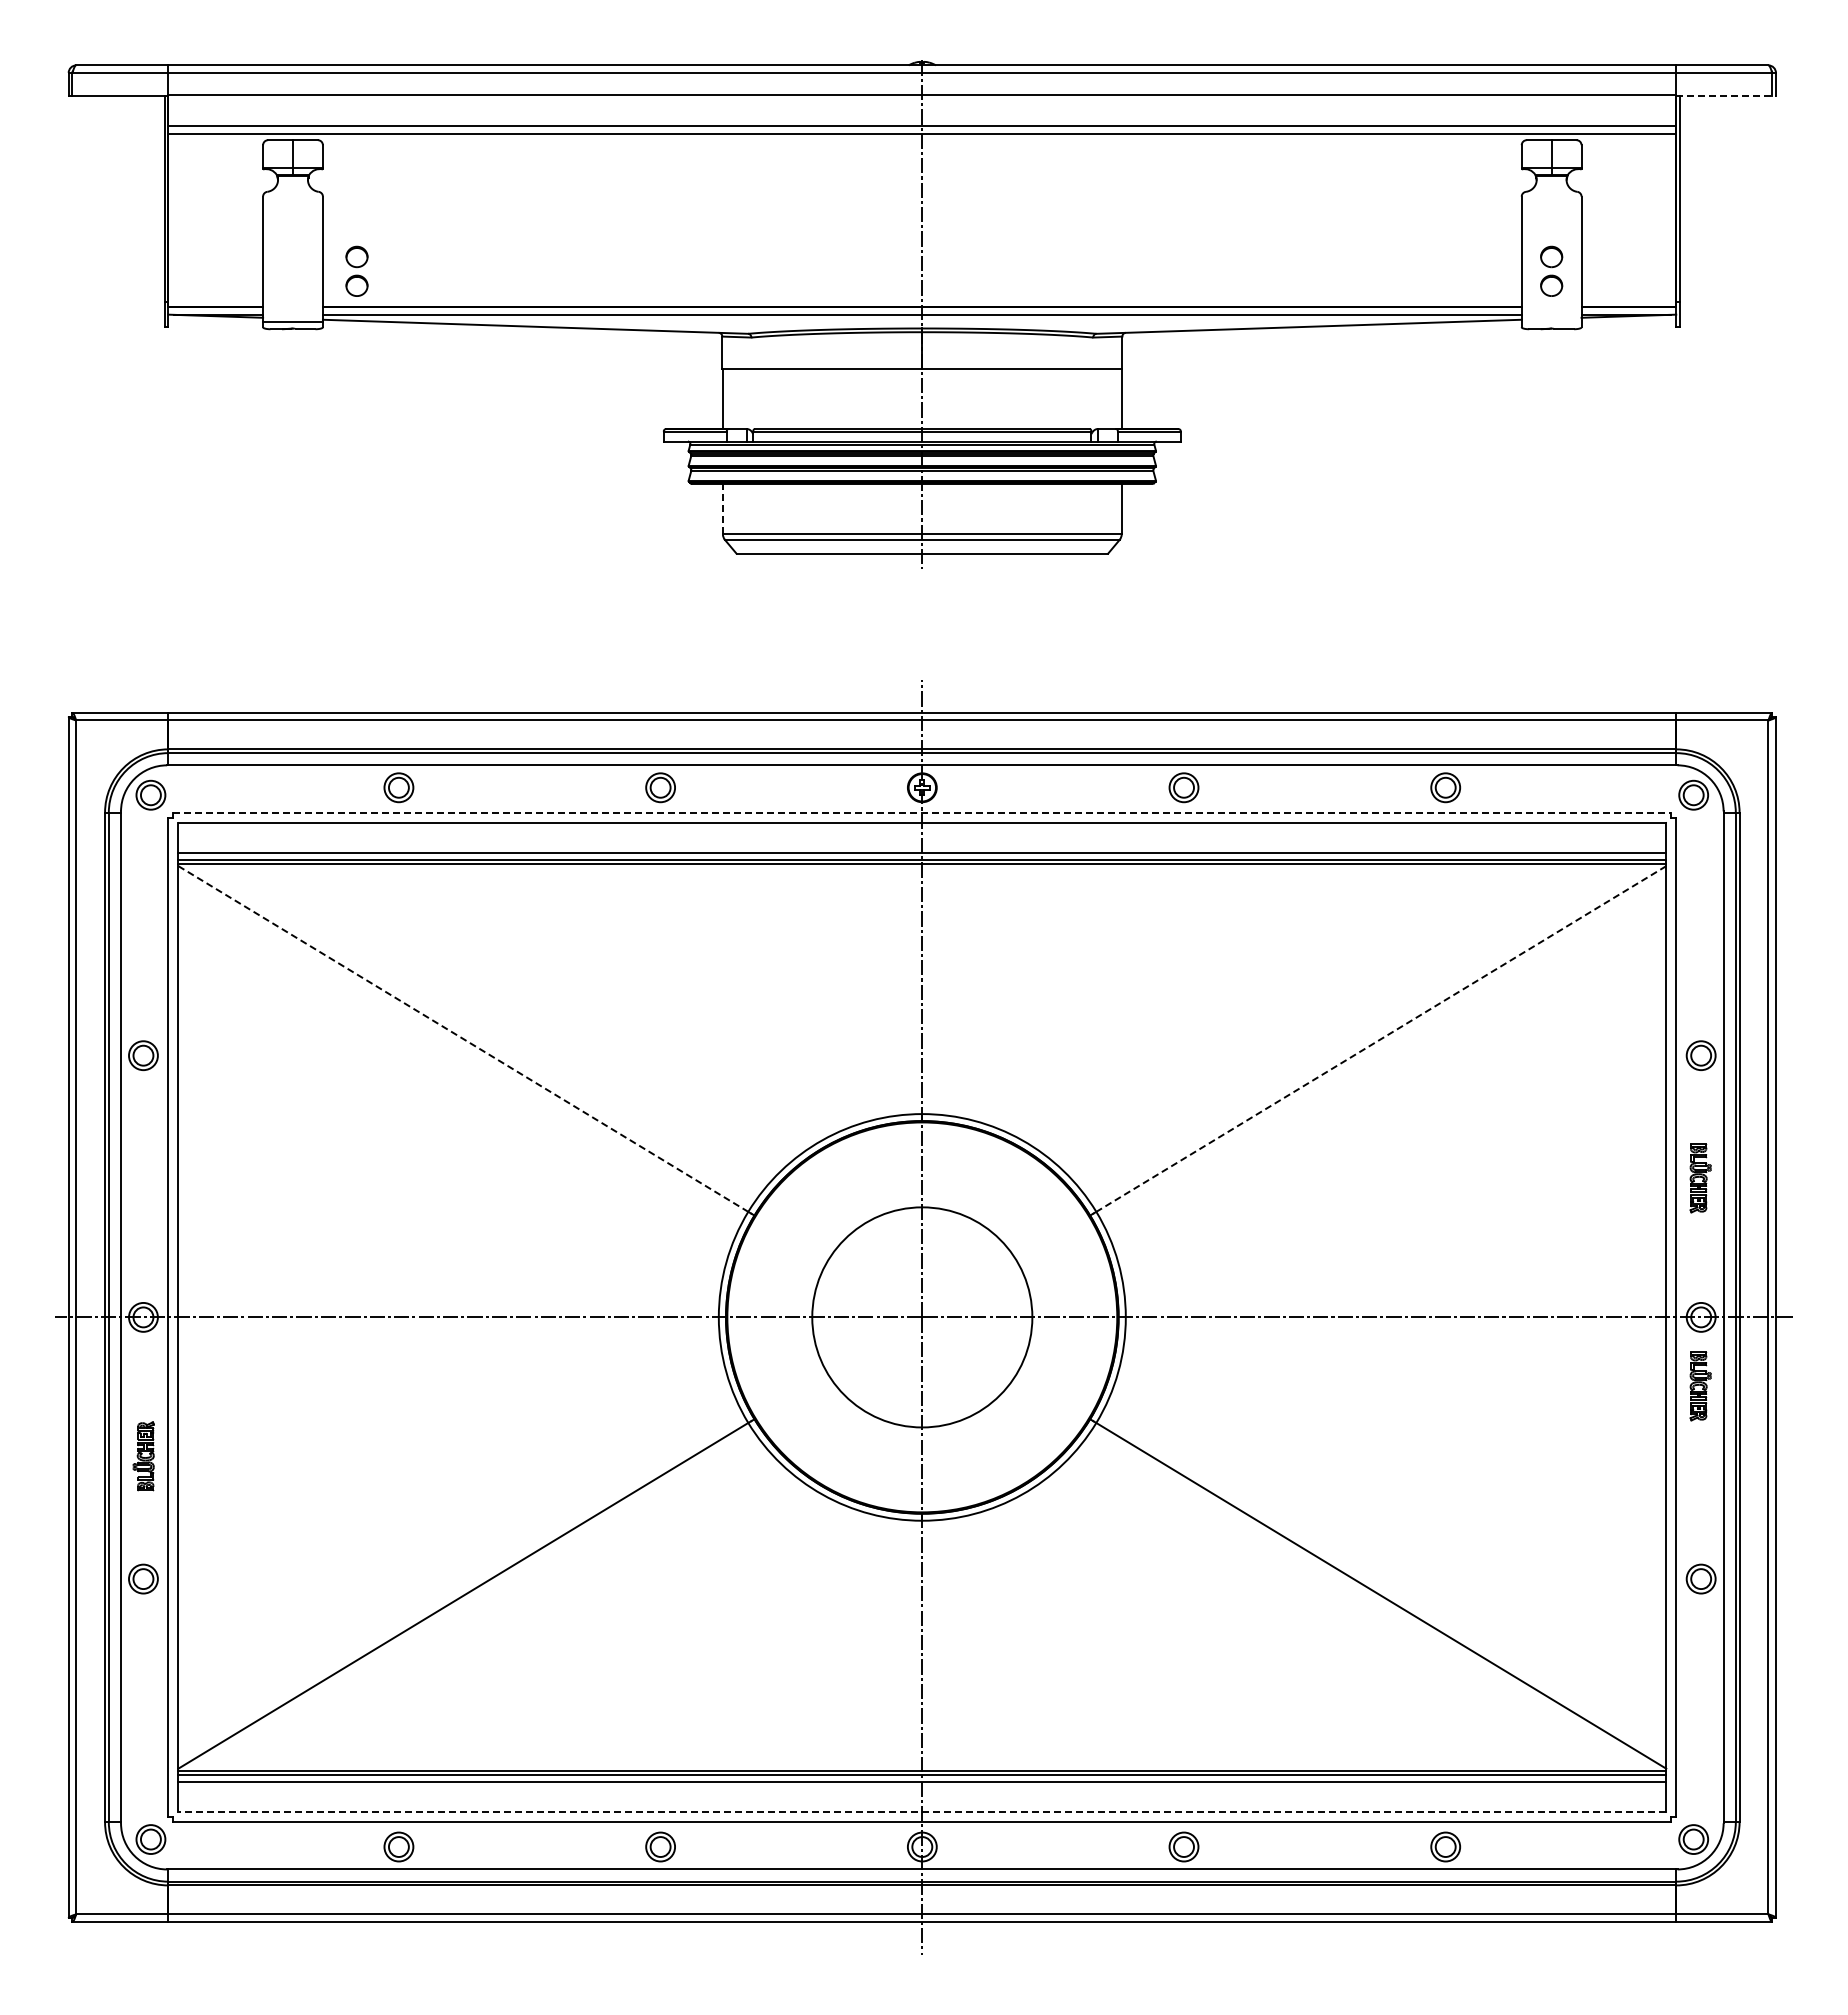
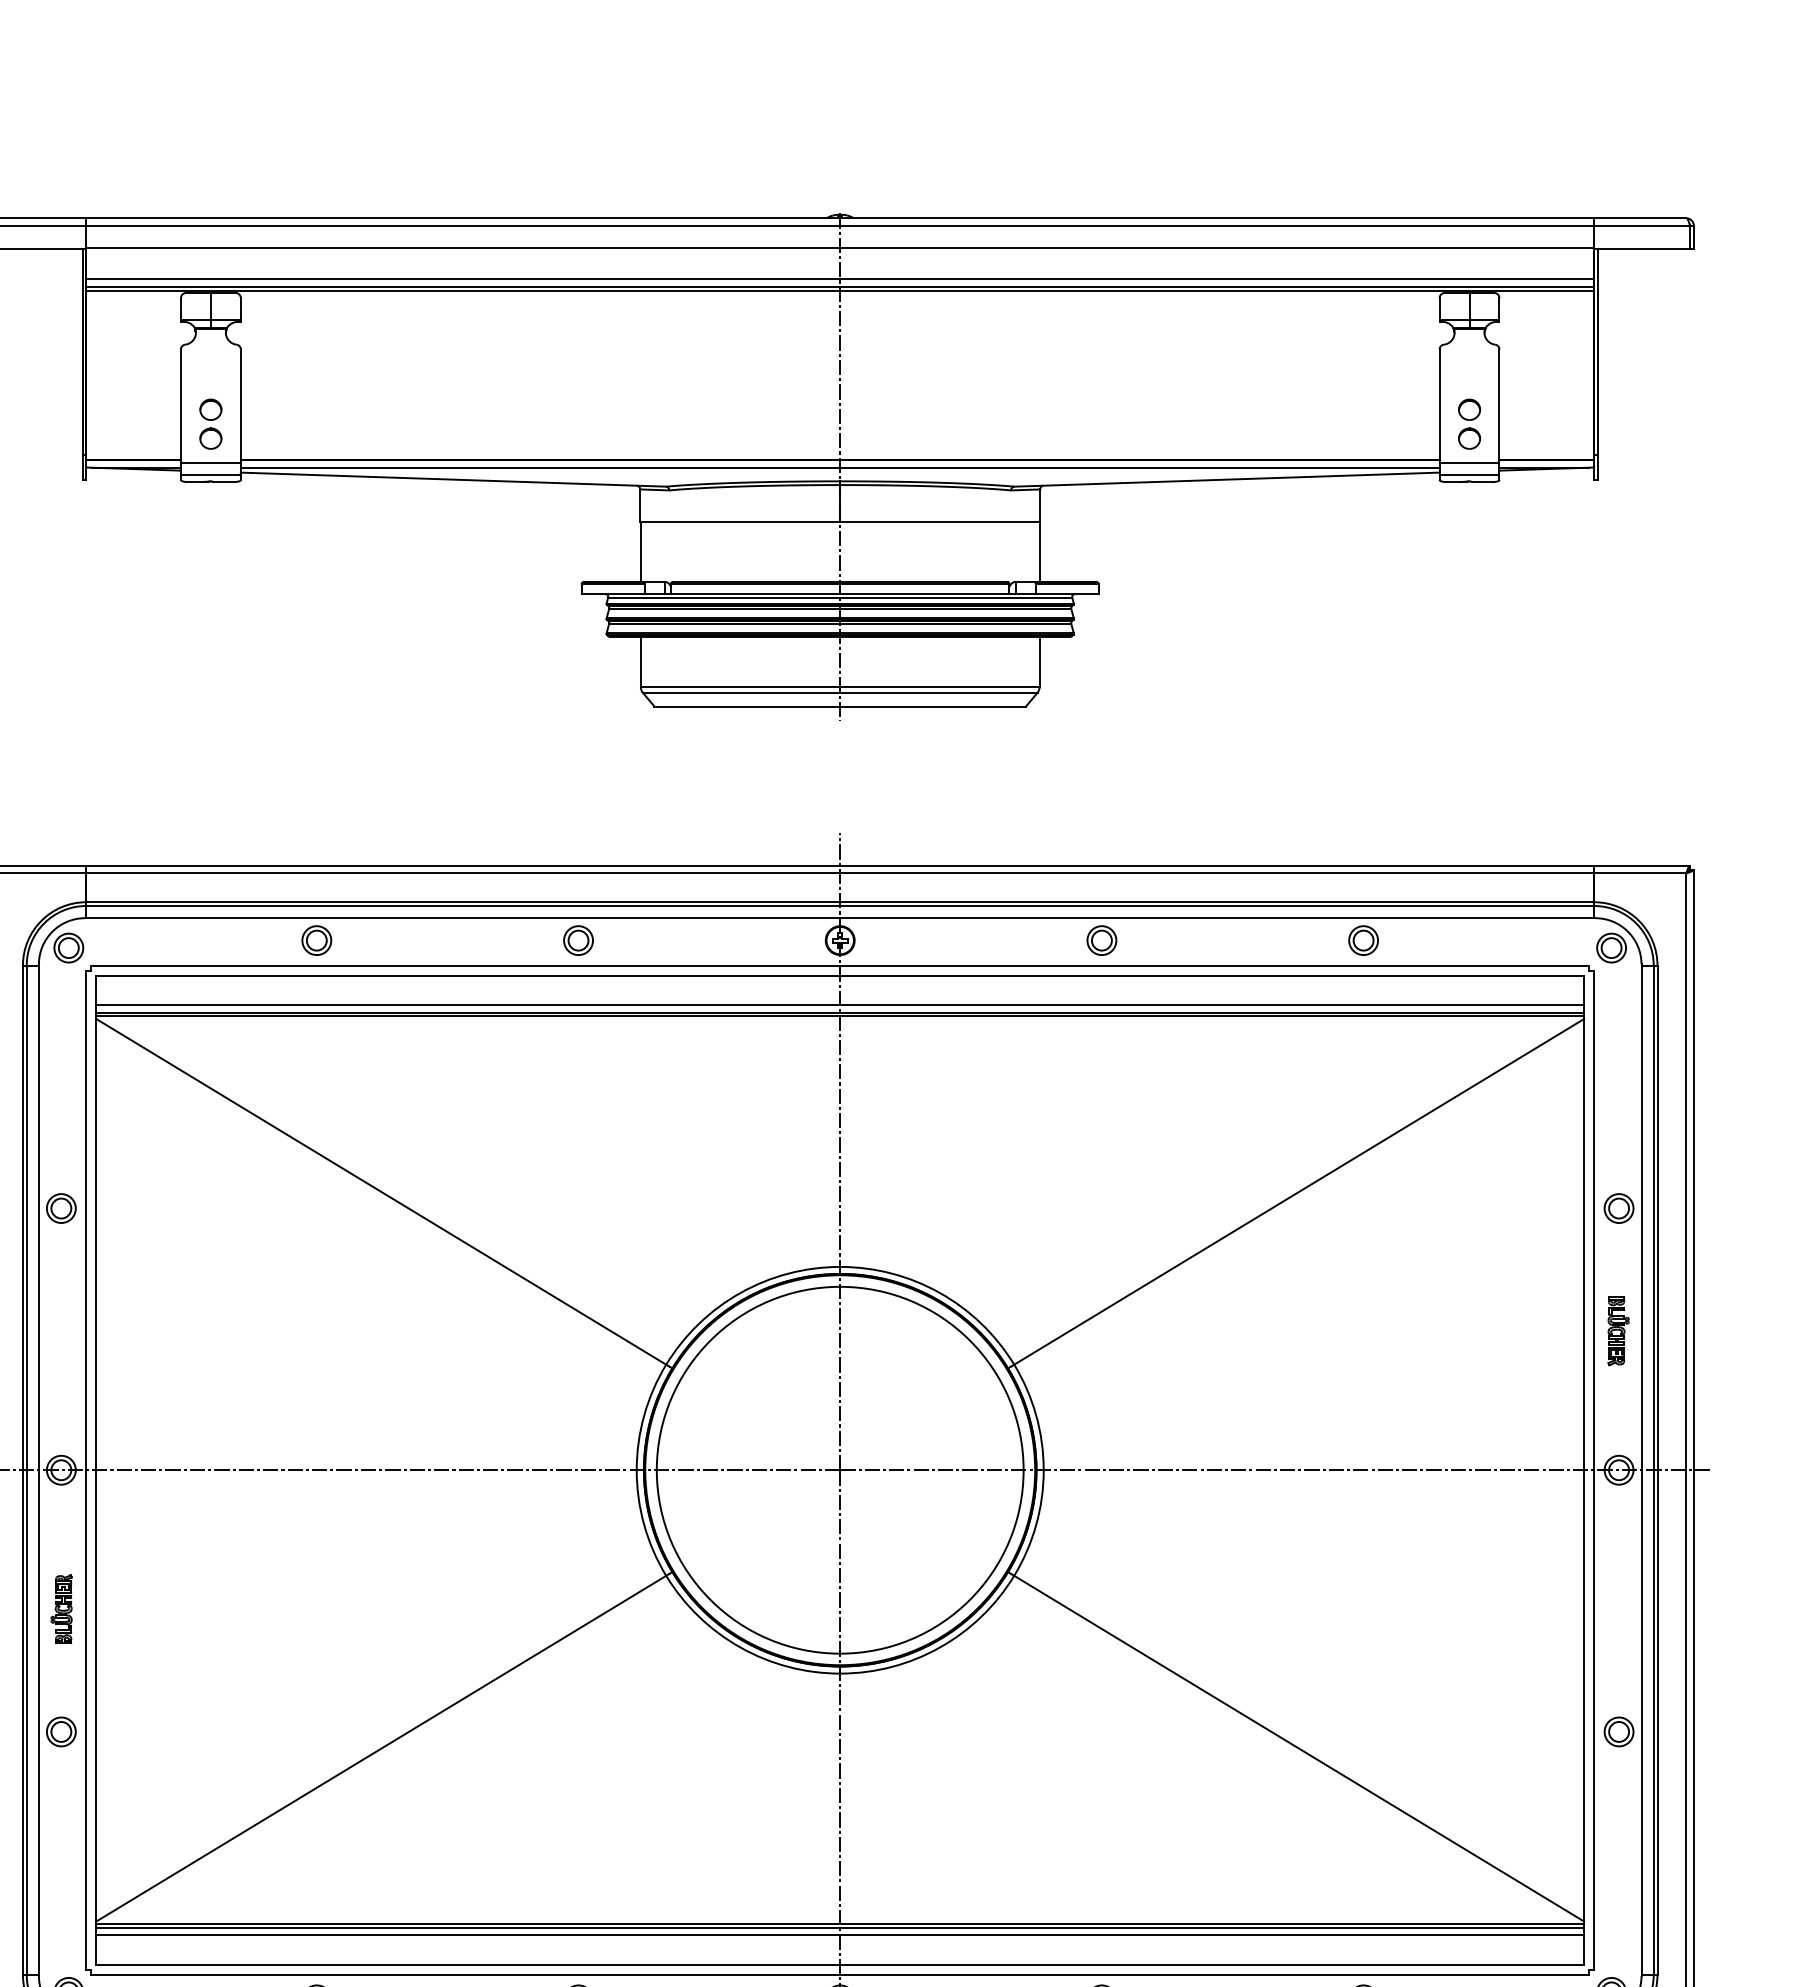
line: (1726, 95) -> (1644, 248), dashed -> solid
line: (922, 137) -> (840, 290), added
part: (356, 270) -> (210, 423), moved
line: (292, 309) -> (210, 462), added
line: (1551, 309) -> (1469, 462), added
line: (1551, 322) -> (1469, 475), added
line: (722, 508) -> (640, 661), dashed -> solid
line: (922, 812) -> (840, 965), dashed -> solid
line: (463, 1039) -> (381, 1192), dashed -> solid
line: (1380, 1039) -> (1298, 1192), dashed -> solid
circle: (921, 1316) -> (839, 1469), size x1.67
part: (1700, 1386) -> (1618, 1539), removed
line: (922, 1812) -> (840, 1965), dashed -> solid

